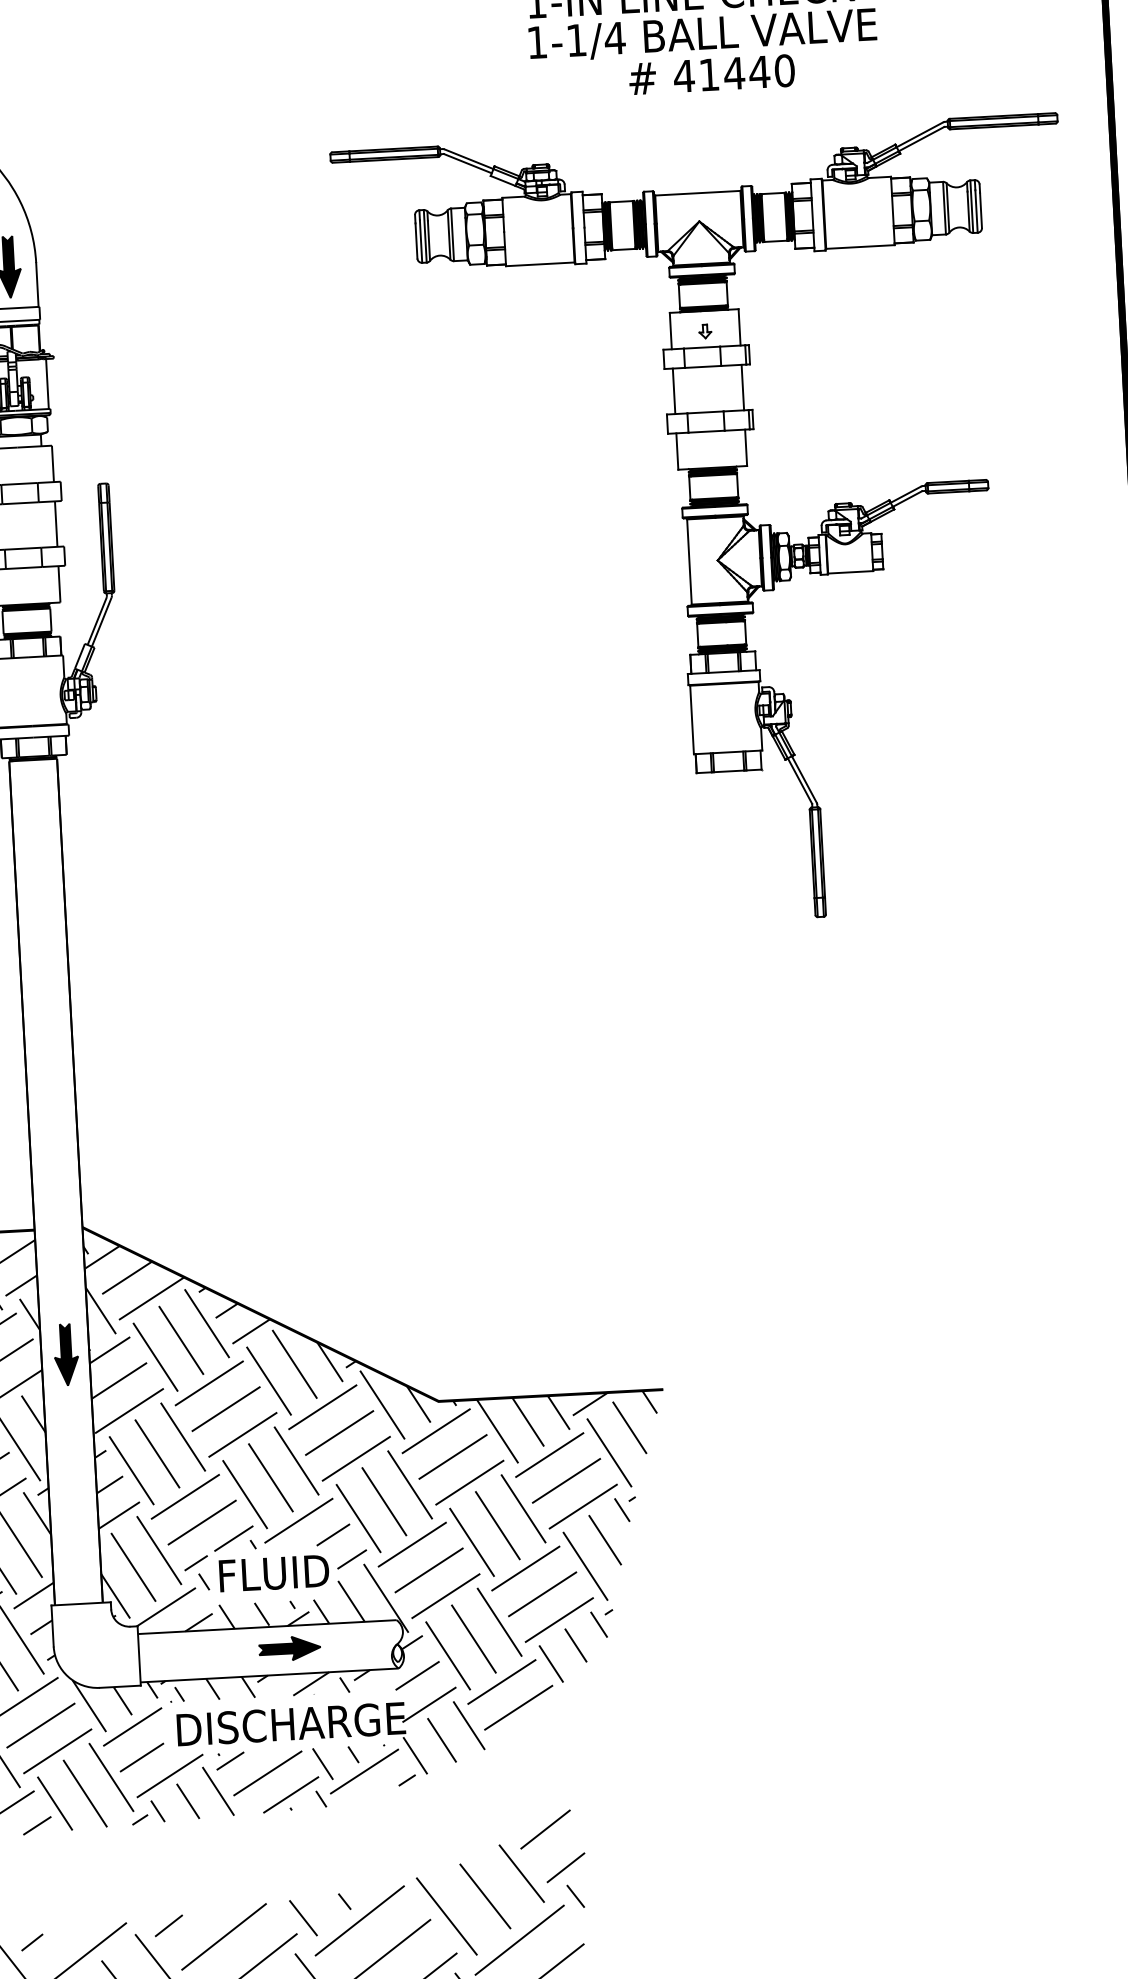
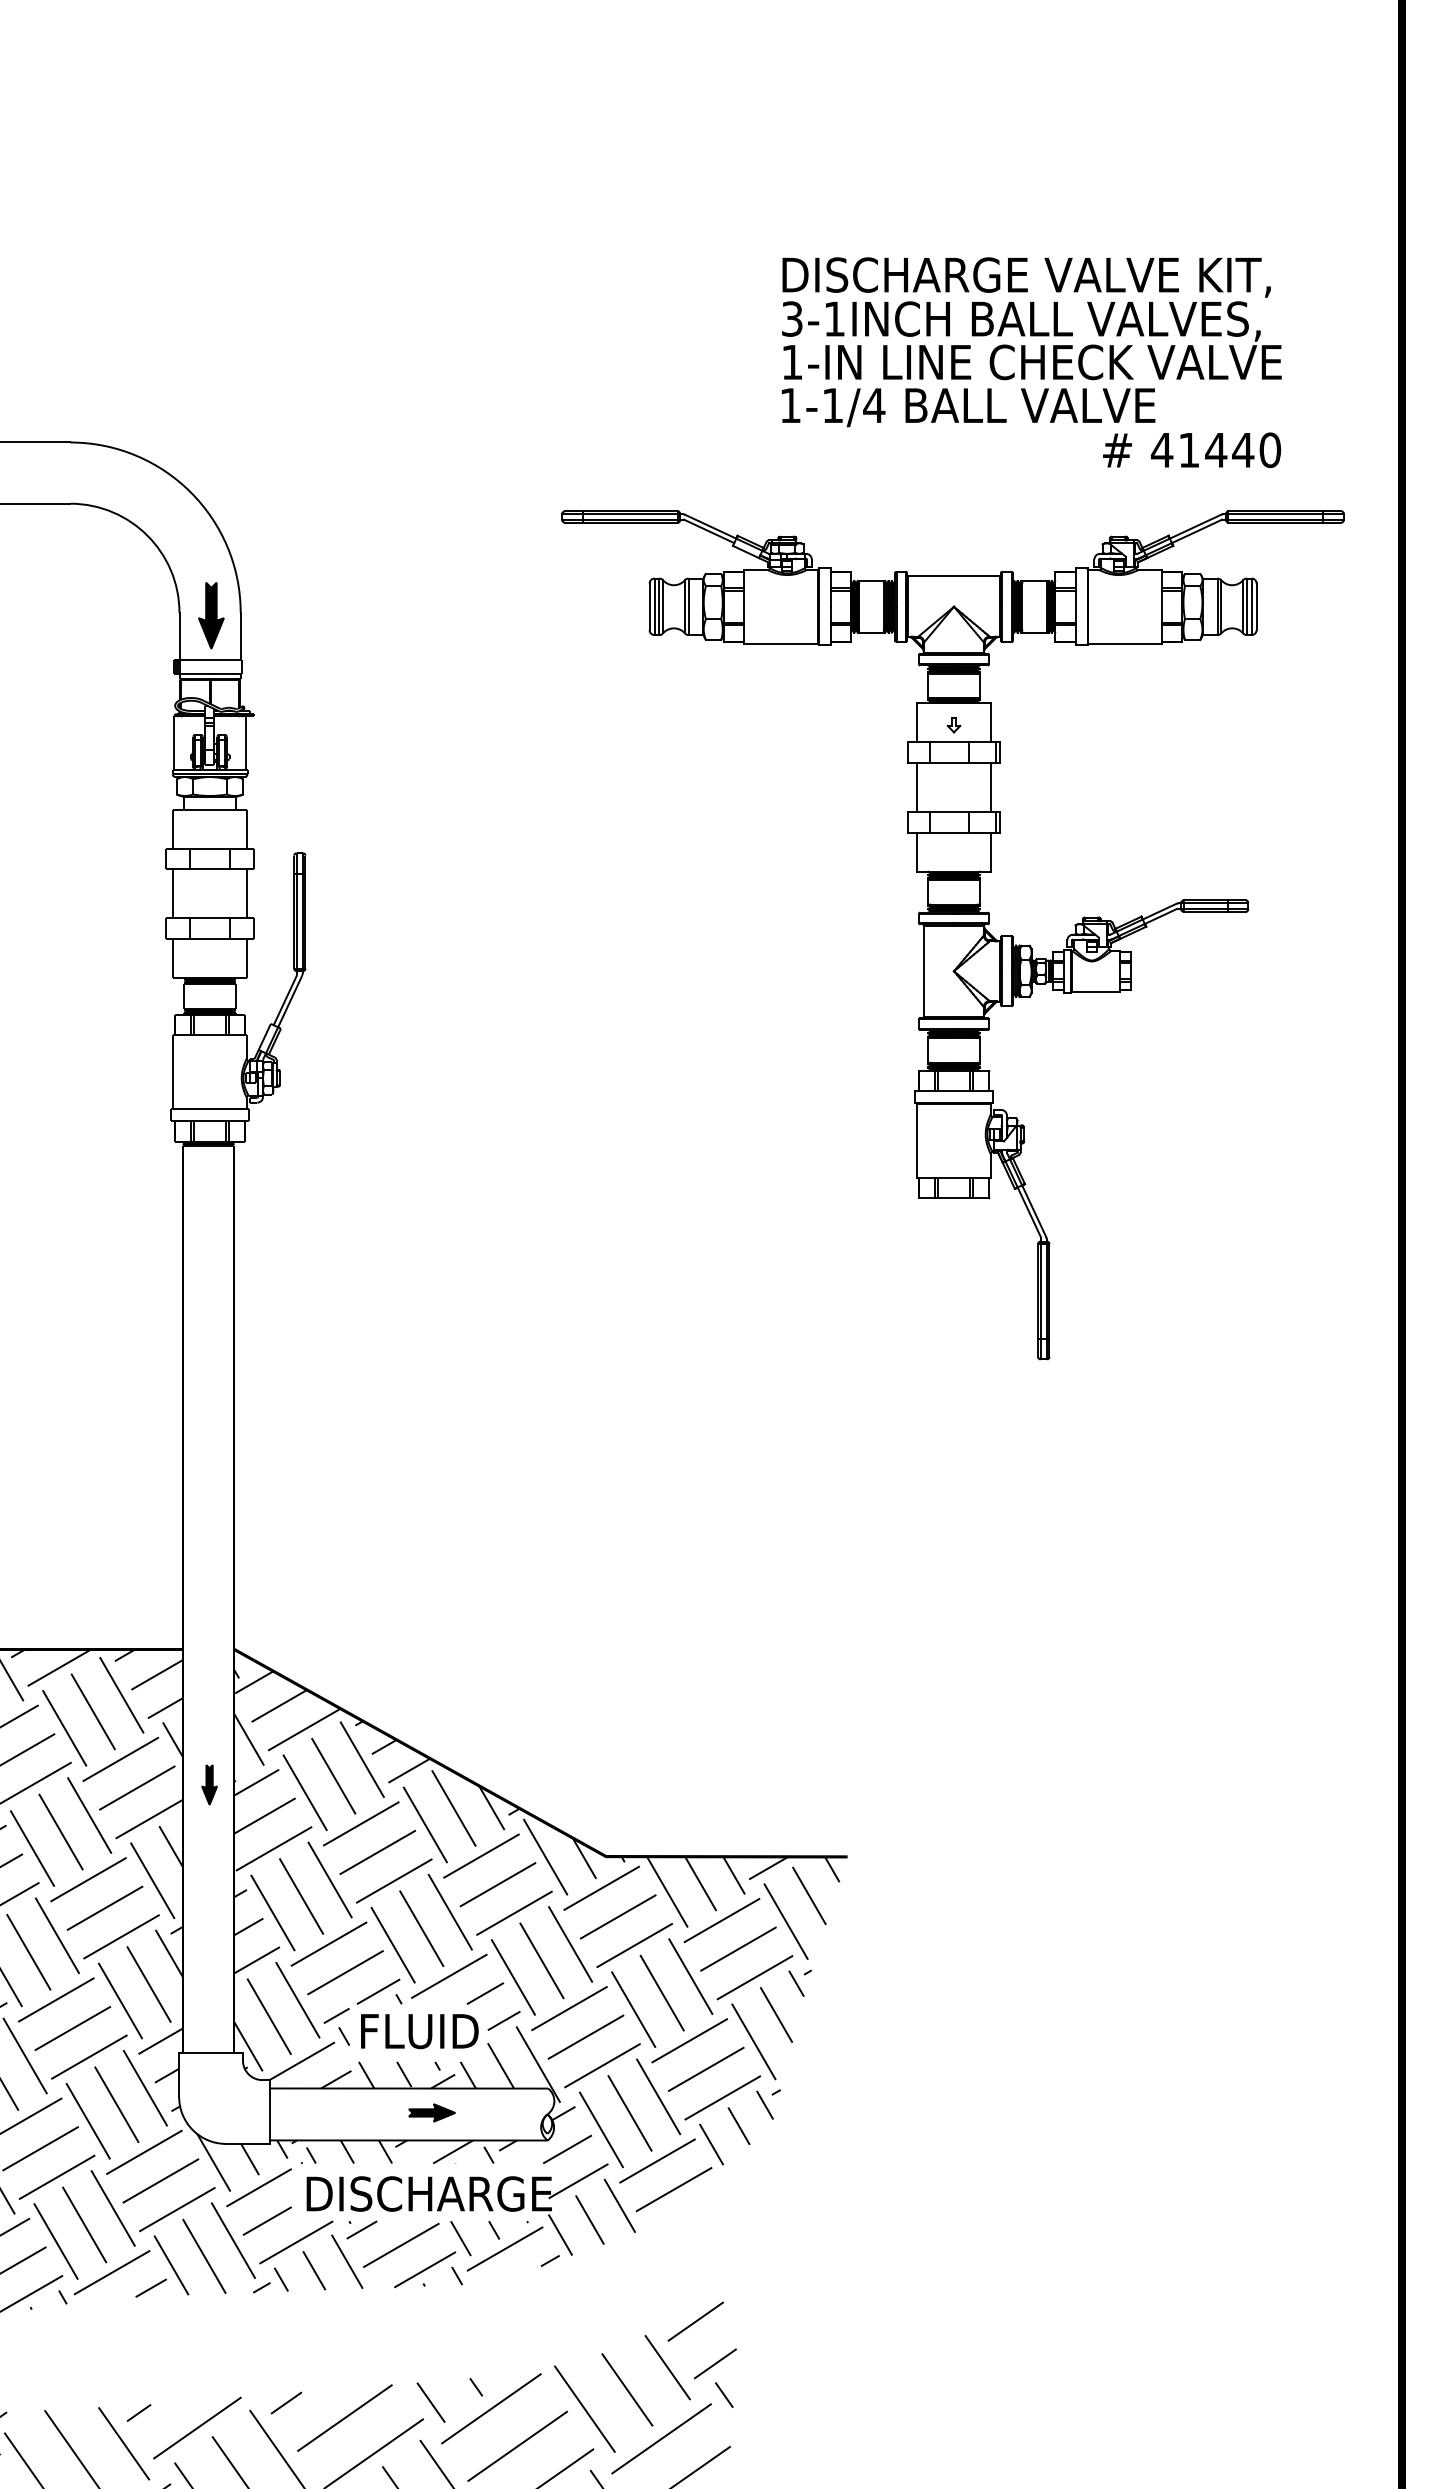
text: (711, 75) -> (1191, 450), moved
part: (66, 1354) -> (209, 1784), size x0.6
part: (289, 1648) -> (431, 2112), size x0.7

